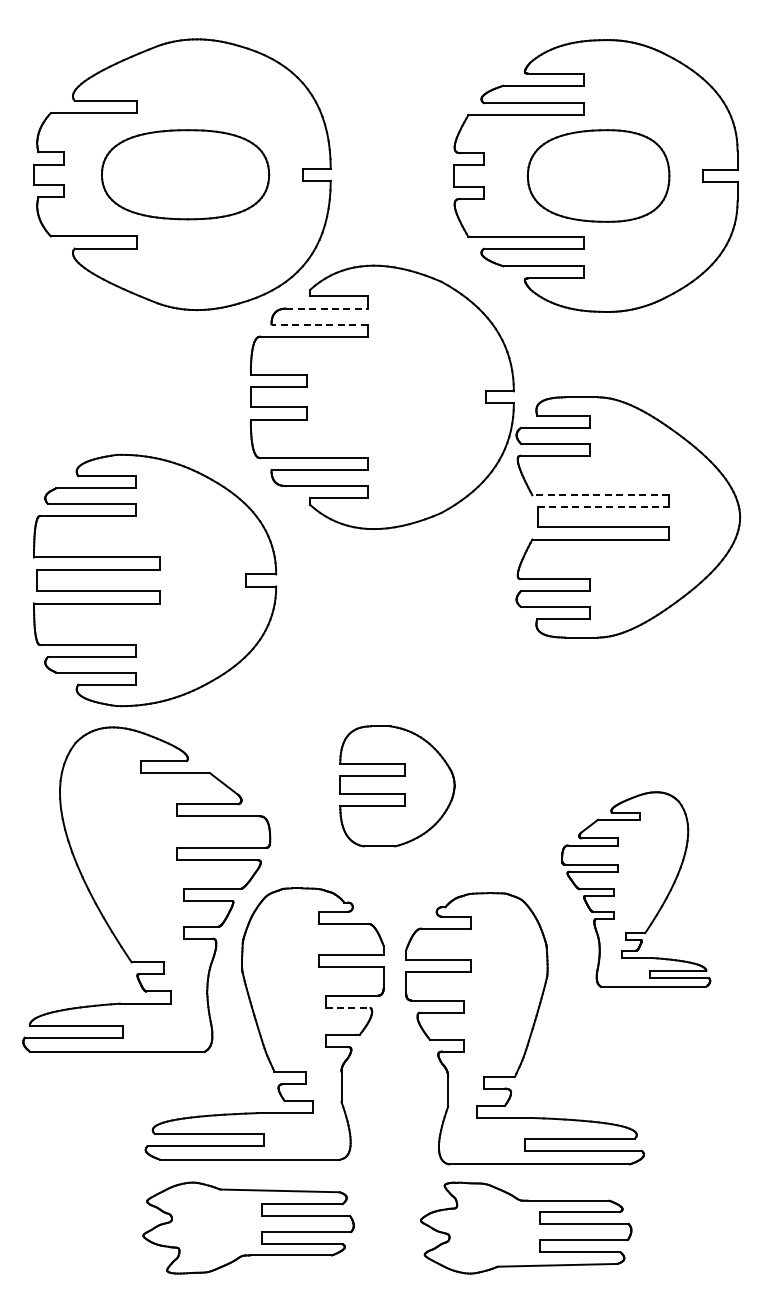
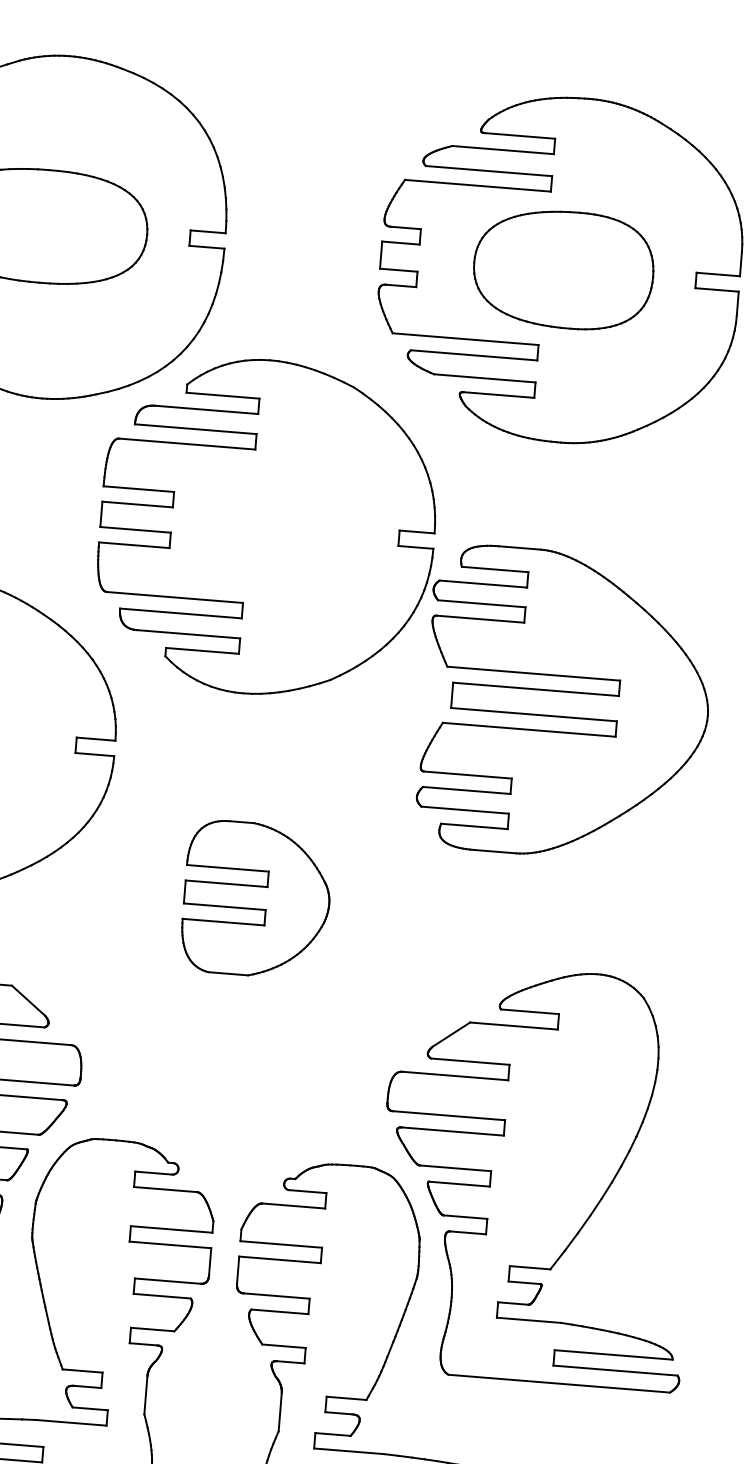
line: (327, 308) -> (207, 409), dashed -> solid
line: (319, 324) -> (195, 429), dashed -> solid
line: (600, 495) -> (533, 673), dashed -> solid
line: (603, 507) -> (536, 689), dashed -> solid
part: (397, 786) -> (257, 899), moved
part: (635, 889) -> (537, 1175), size x1.67
line: (348, 1007) -> (162, 1295), dashed -> solid

